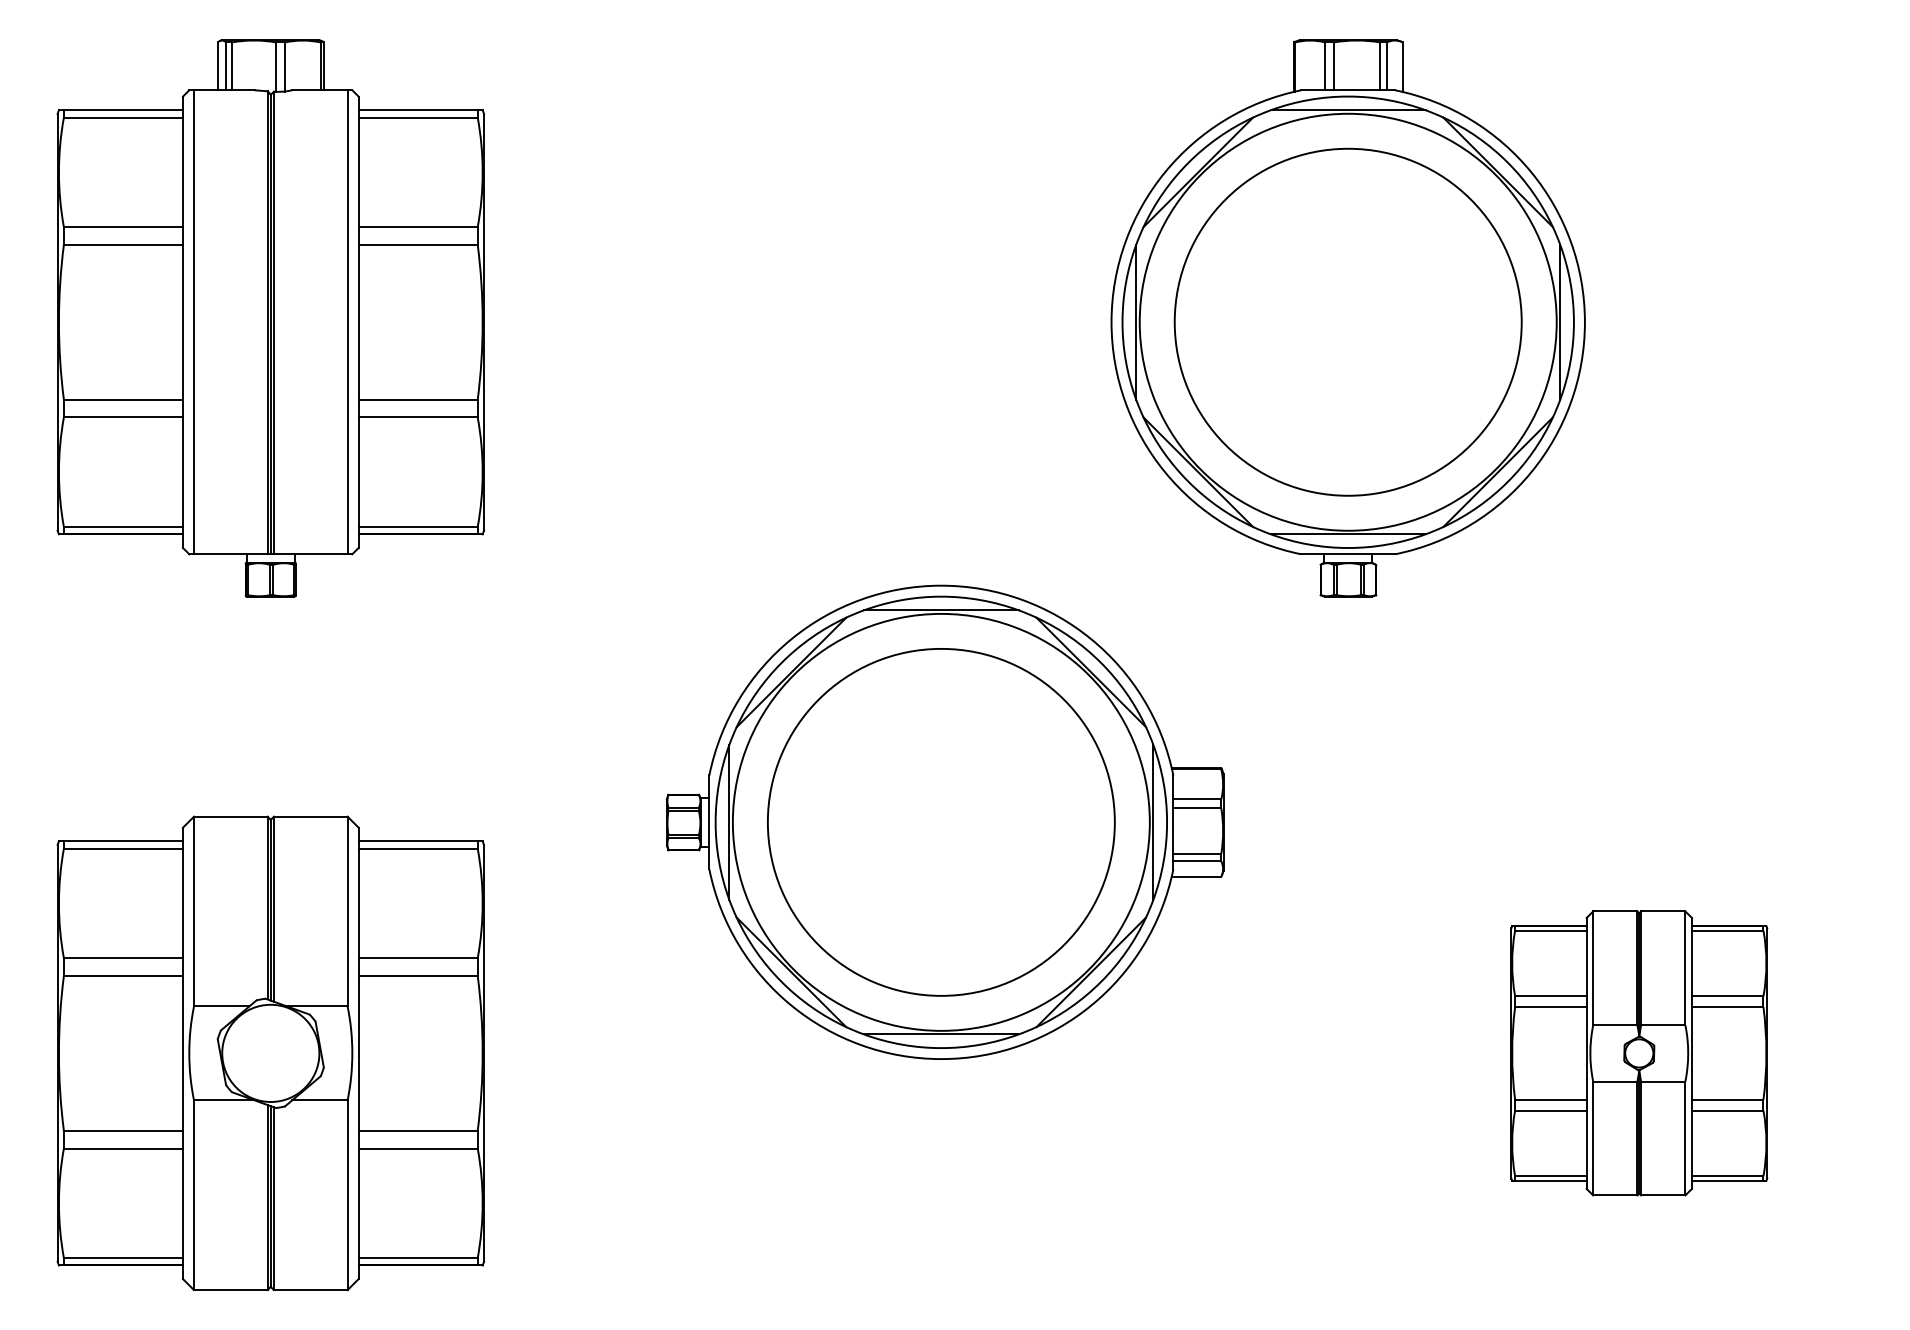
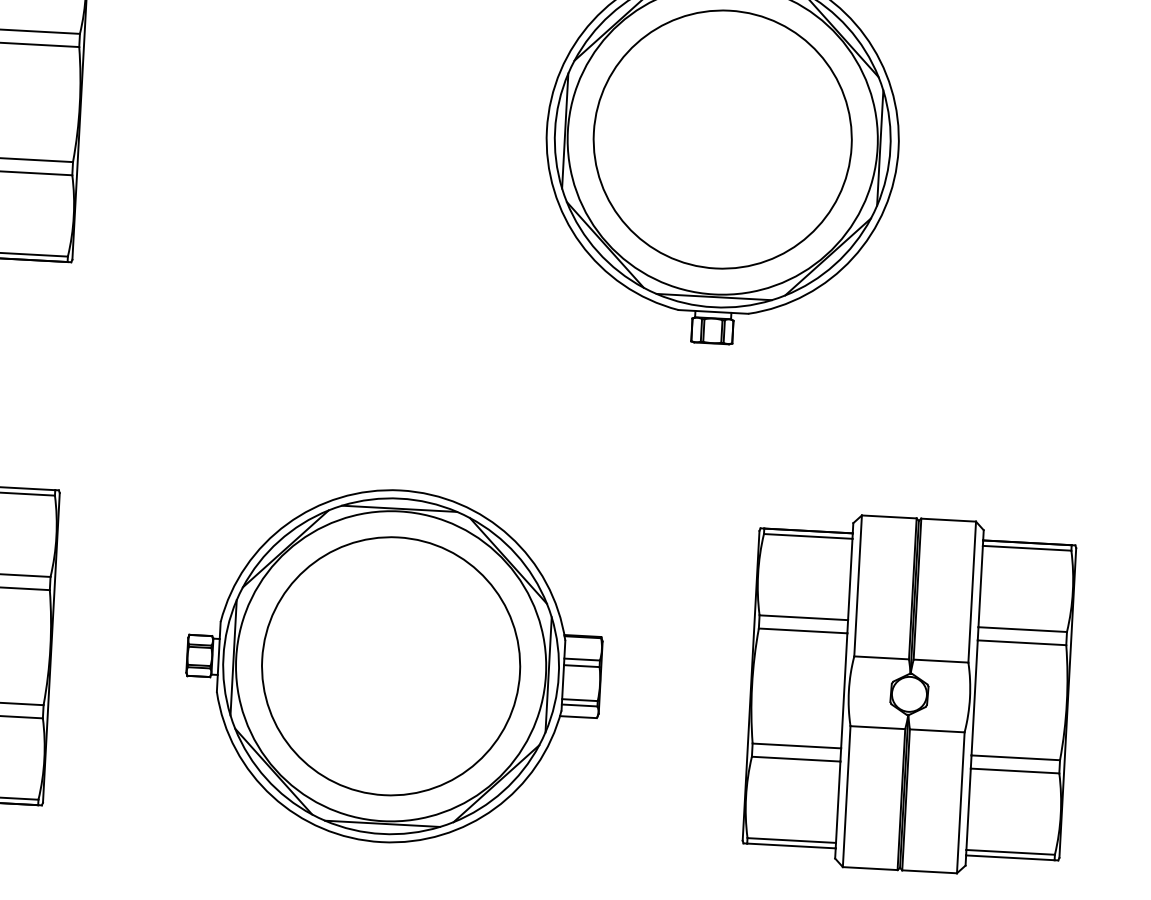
part: (945, 821) -> (394, 665), moved
part: (1639, 1053) -> (909, 694), size x1.67

